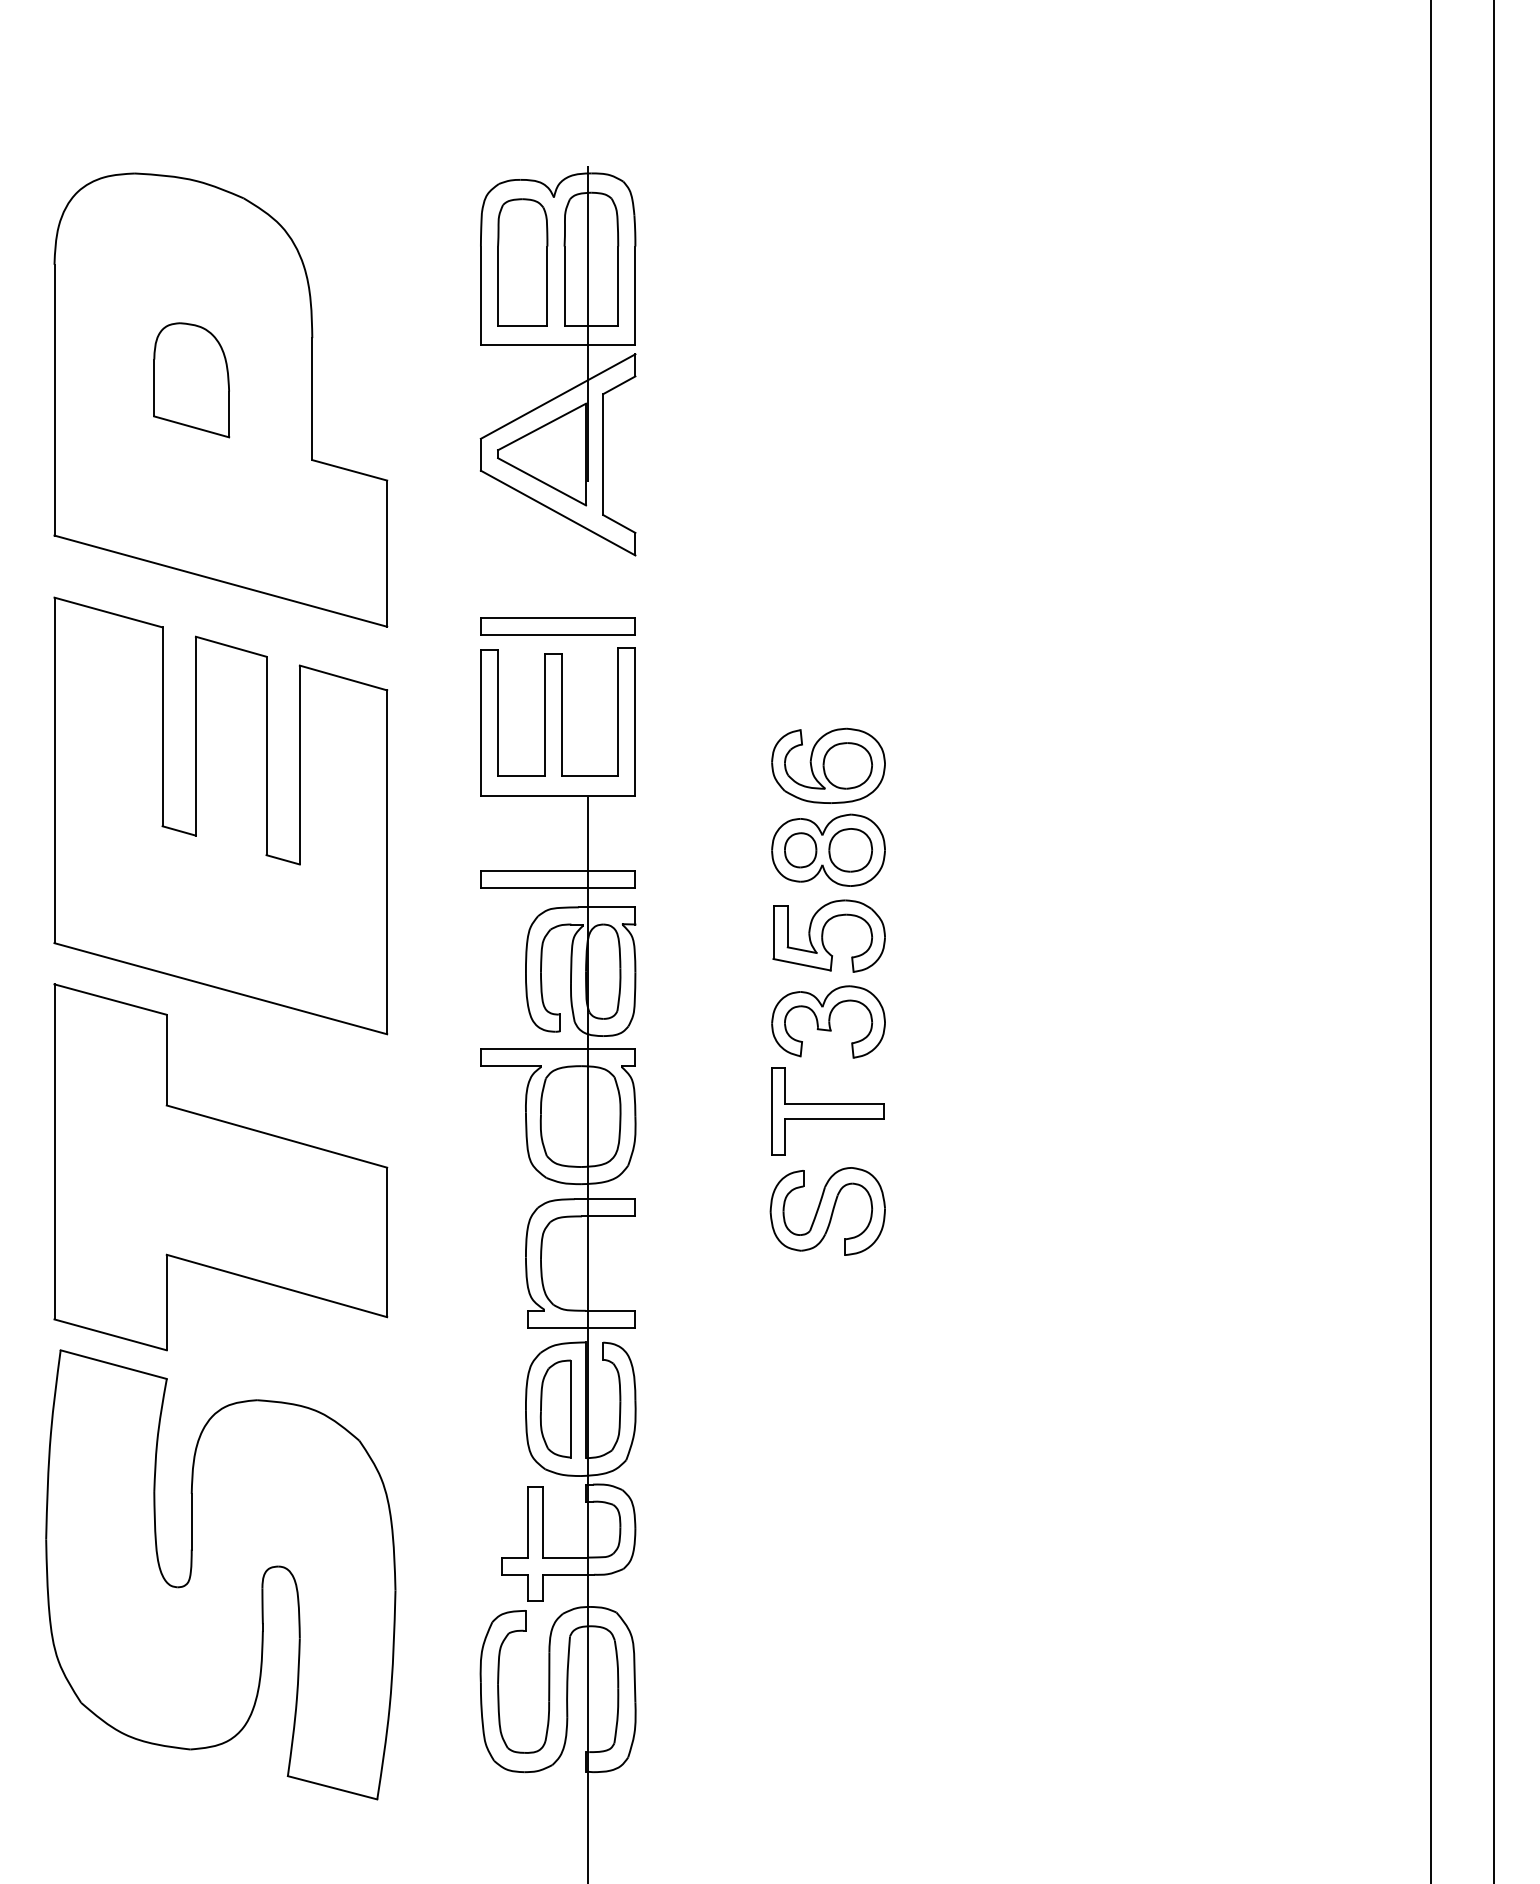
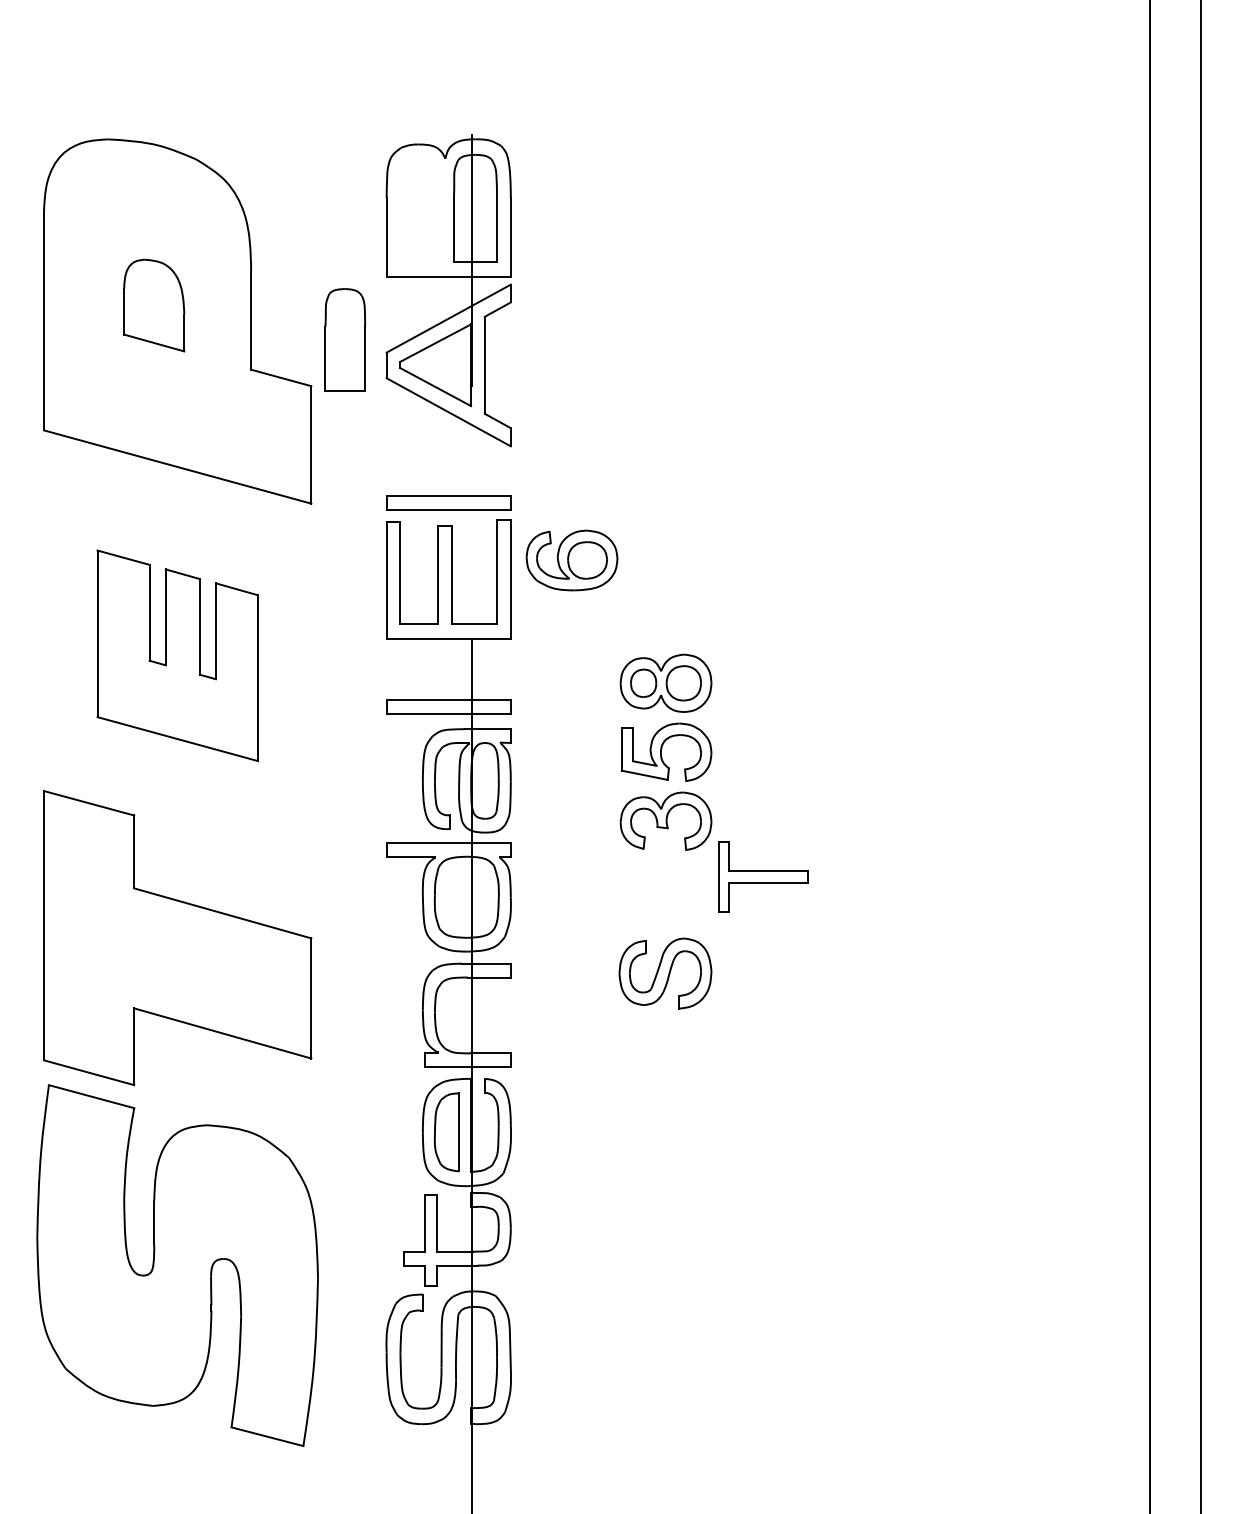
part: (521, 261) -> (344, 339), moved
part: (827, 765) -> (571, 560), moved
part: (220, 815) -> (177, 655), size x0.6
part: (827, 1110) -> (763, 876), moved

